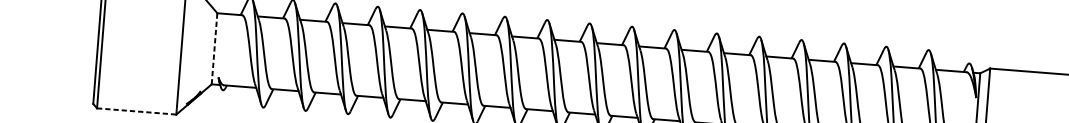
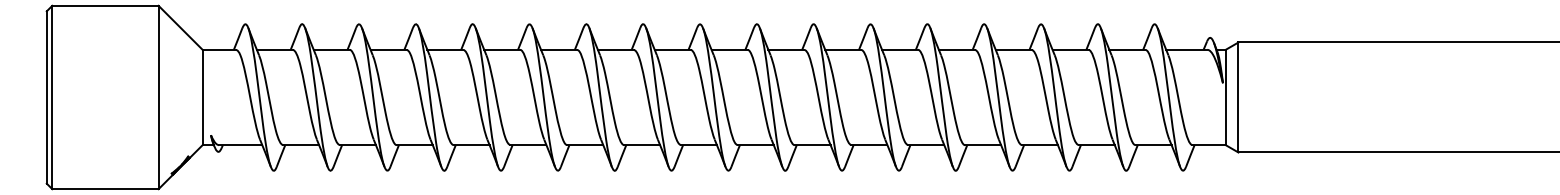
line: (214, 48) -> (202, 97), dashed -> solid
line: (136, 111) -> (105, 189), dashed -> solid

